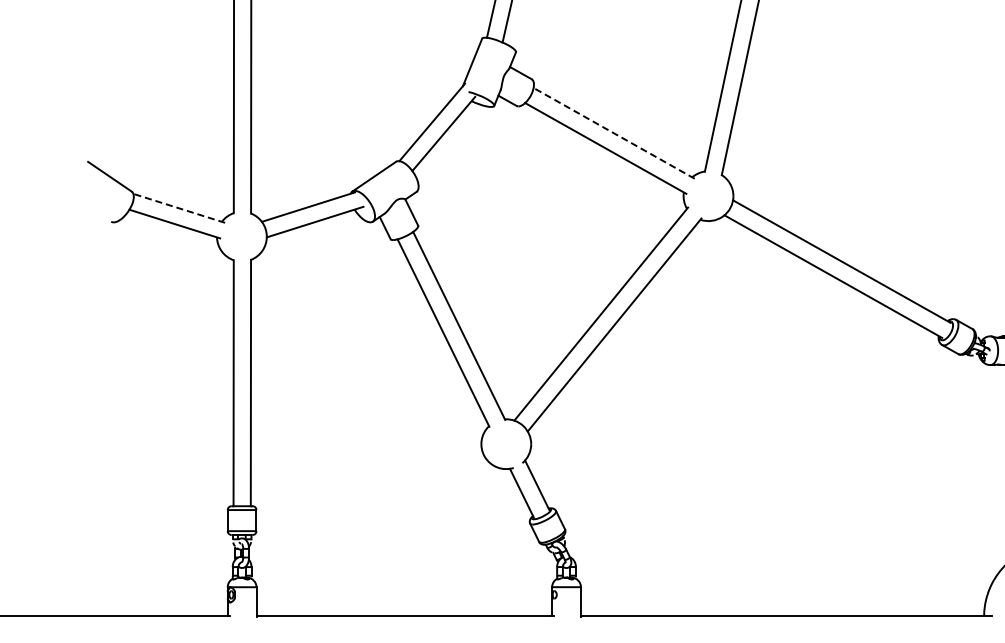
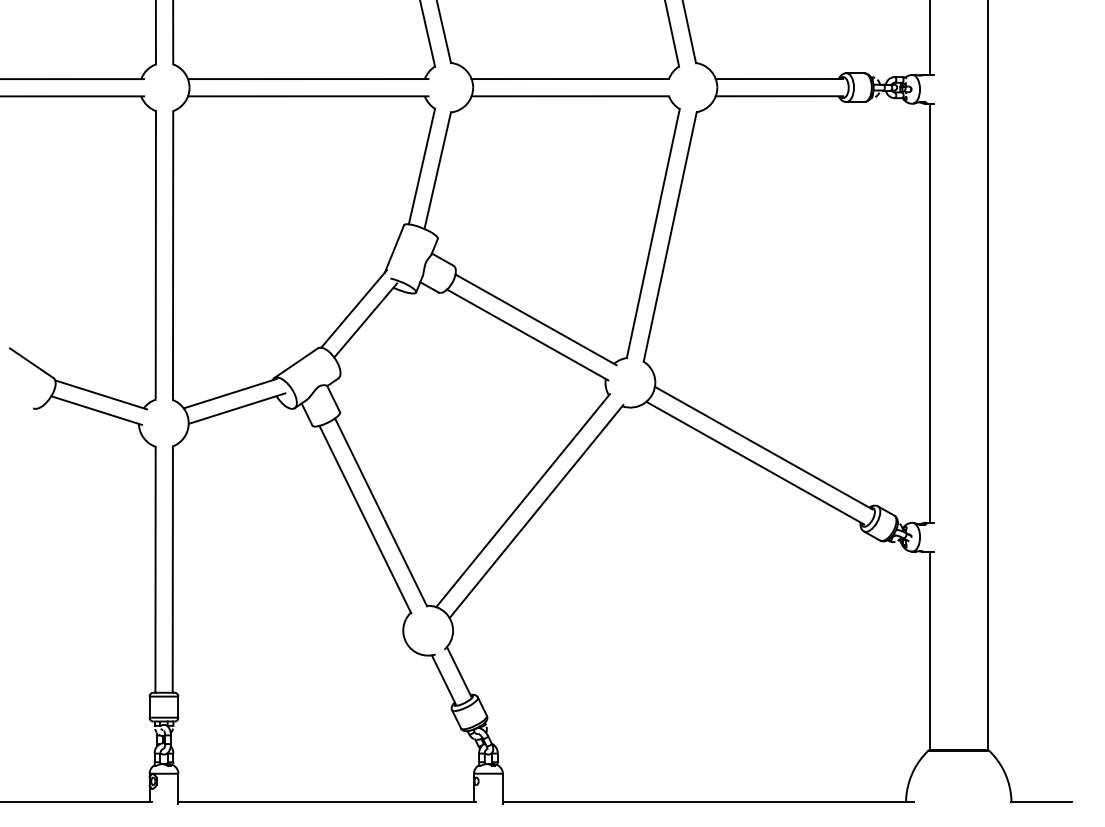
line: (613, 132) -> (535, 319), dashed -> solid
line: (178, 207) -> (100, 394), dashed -> solid

